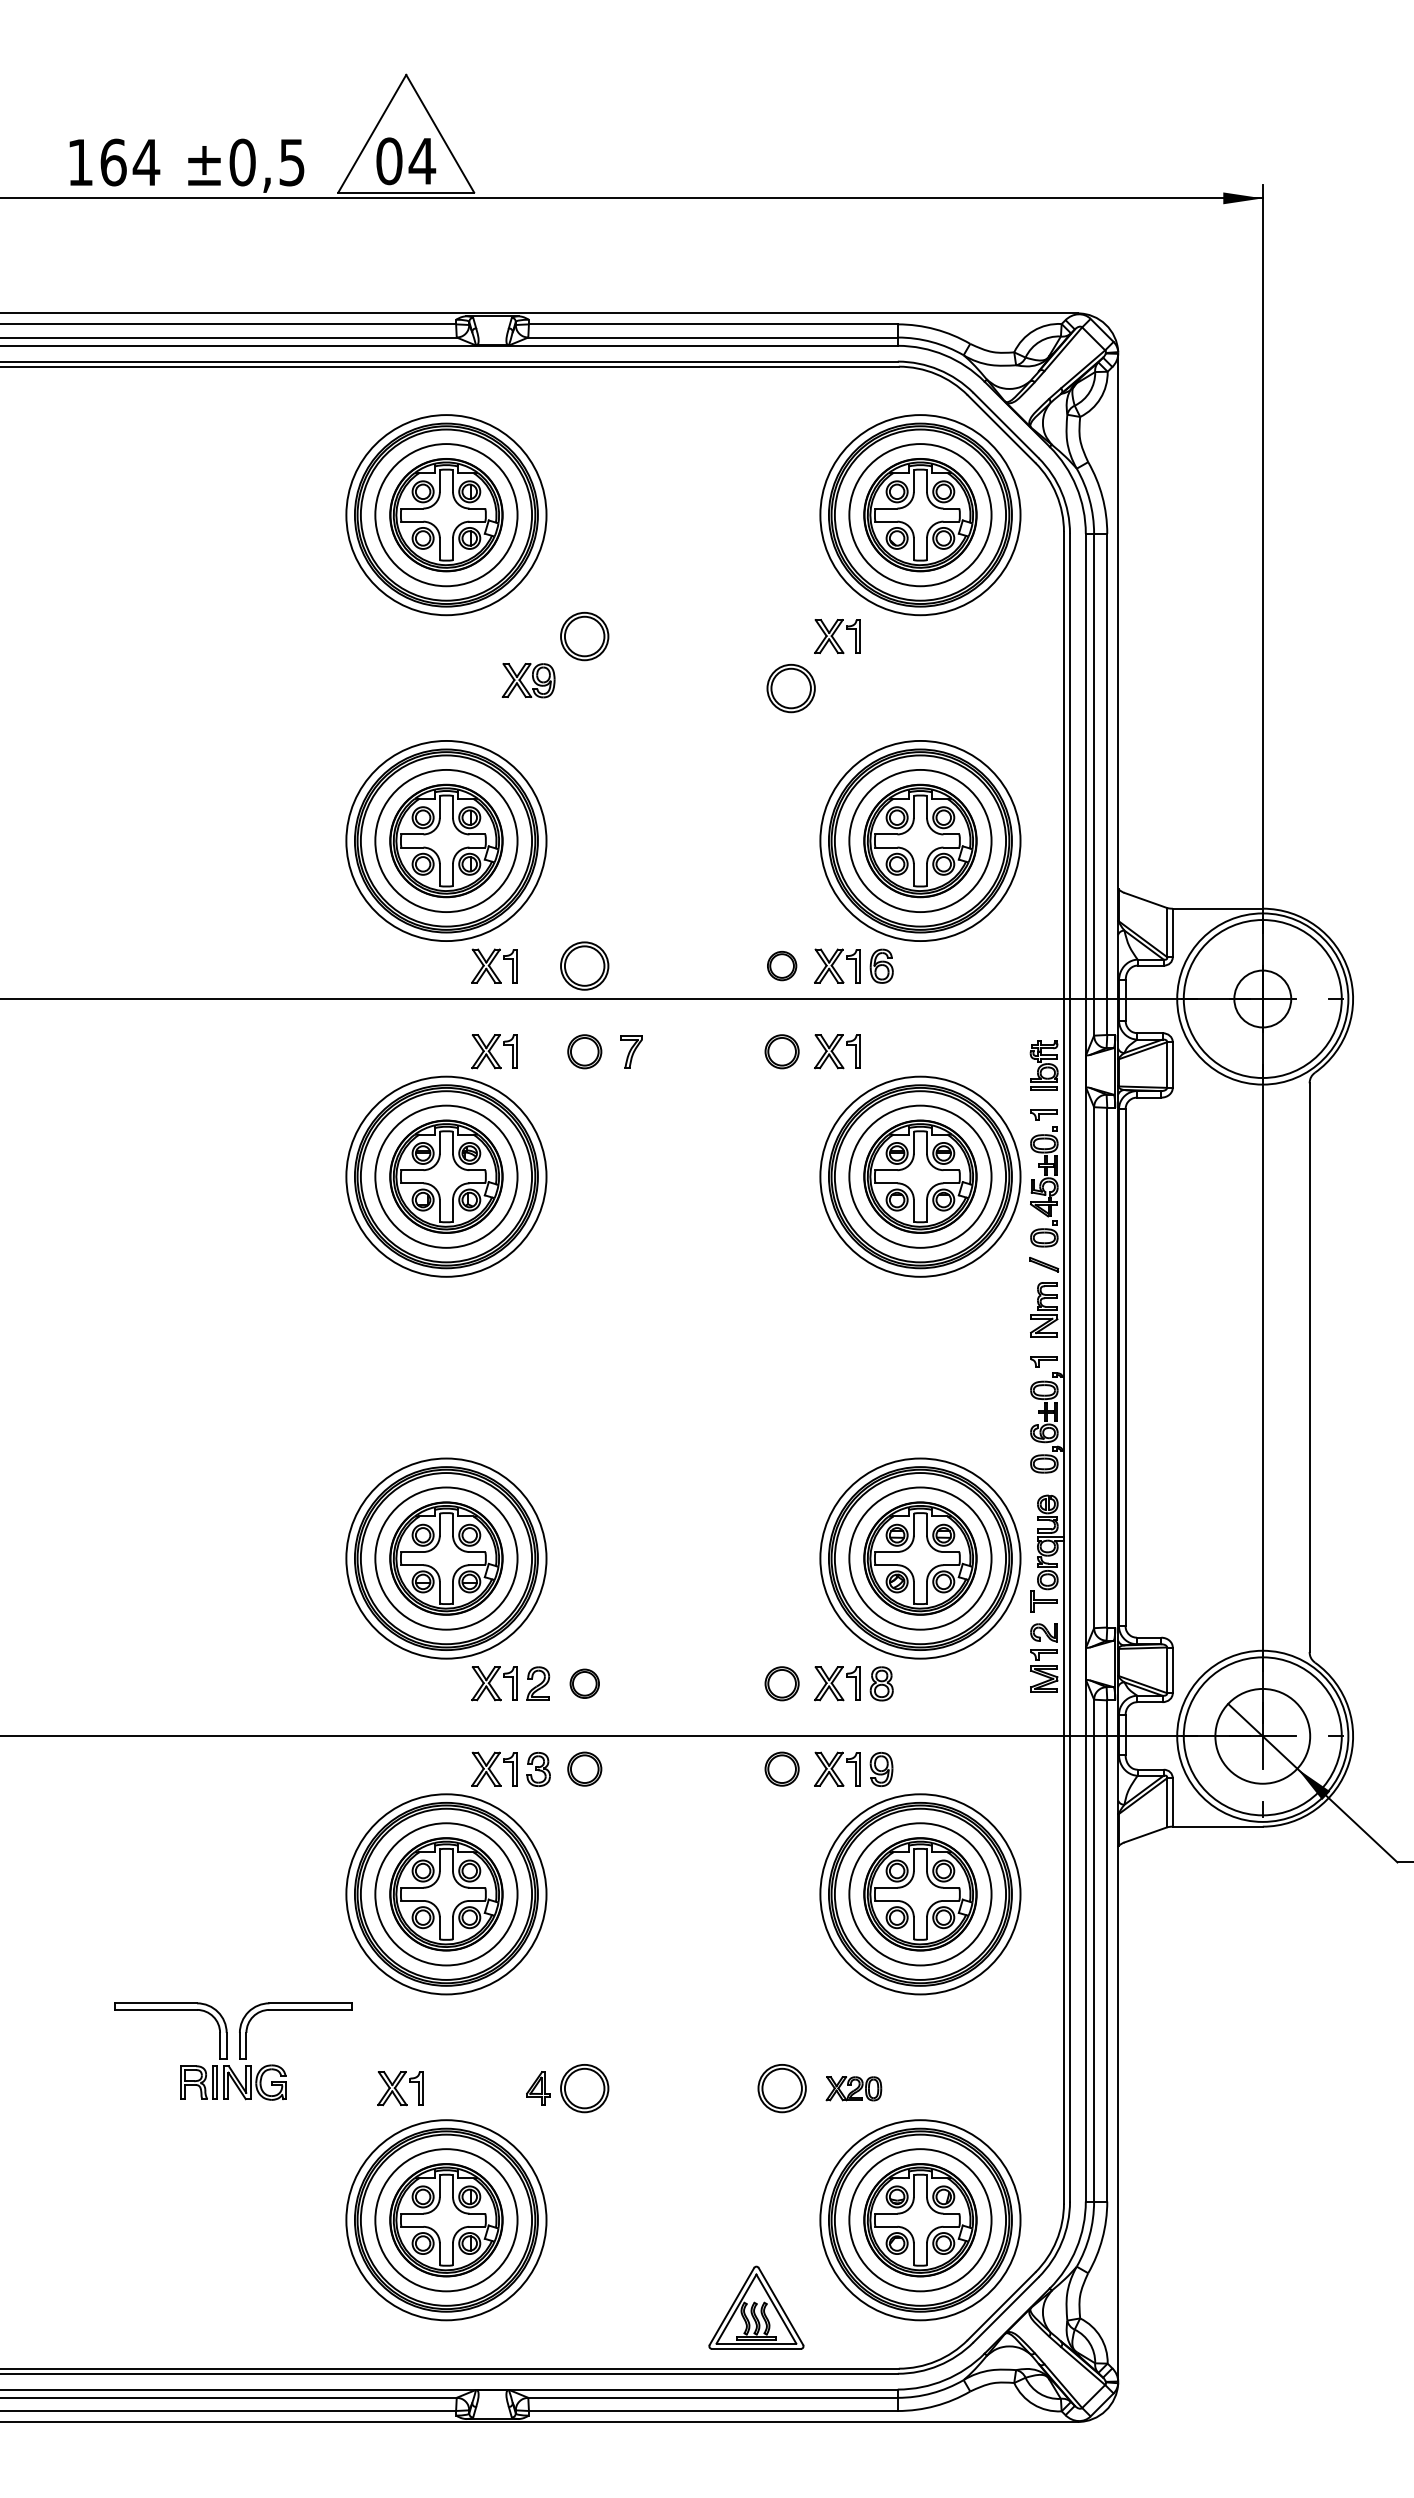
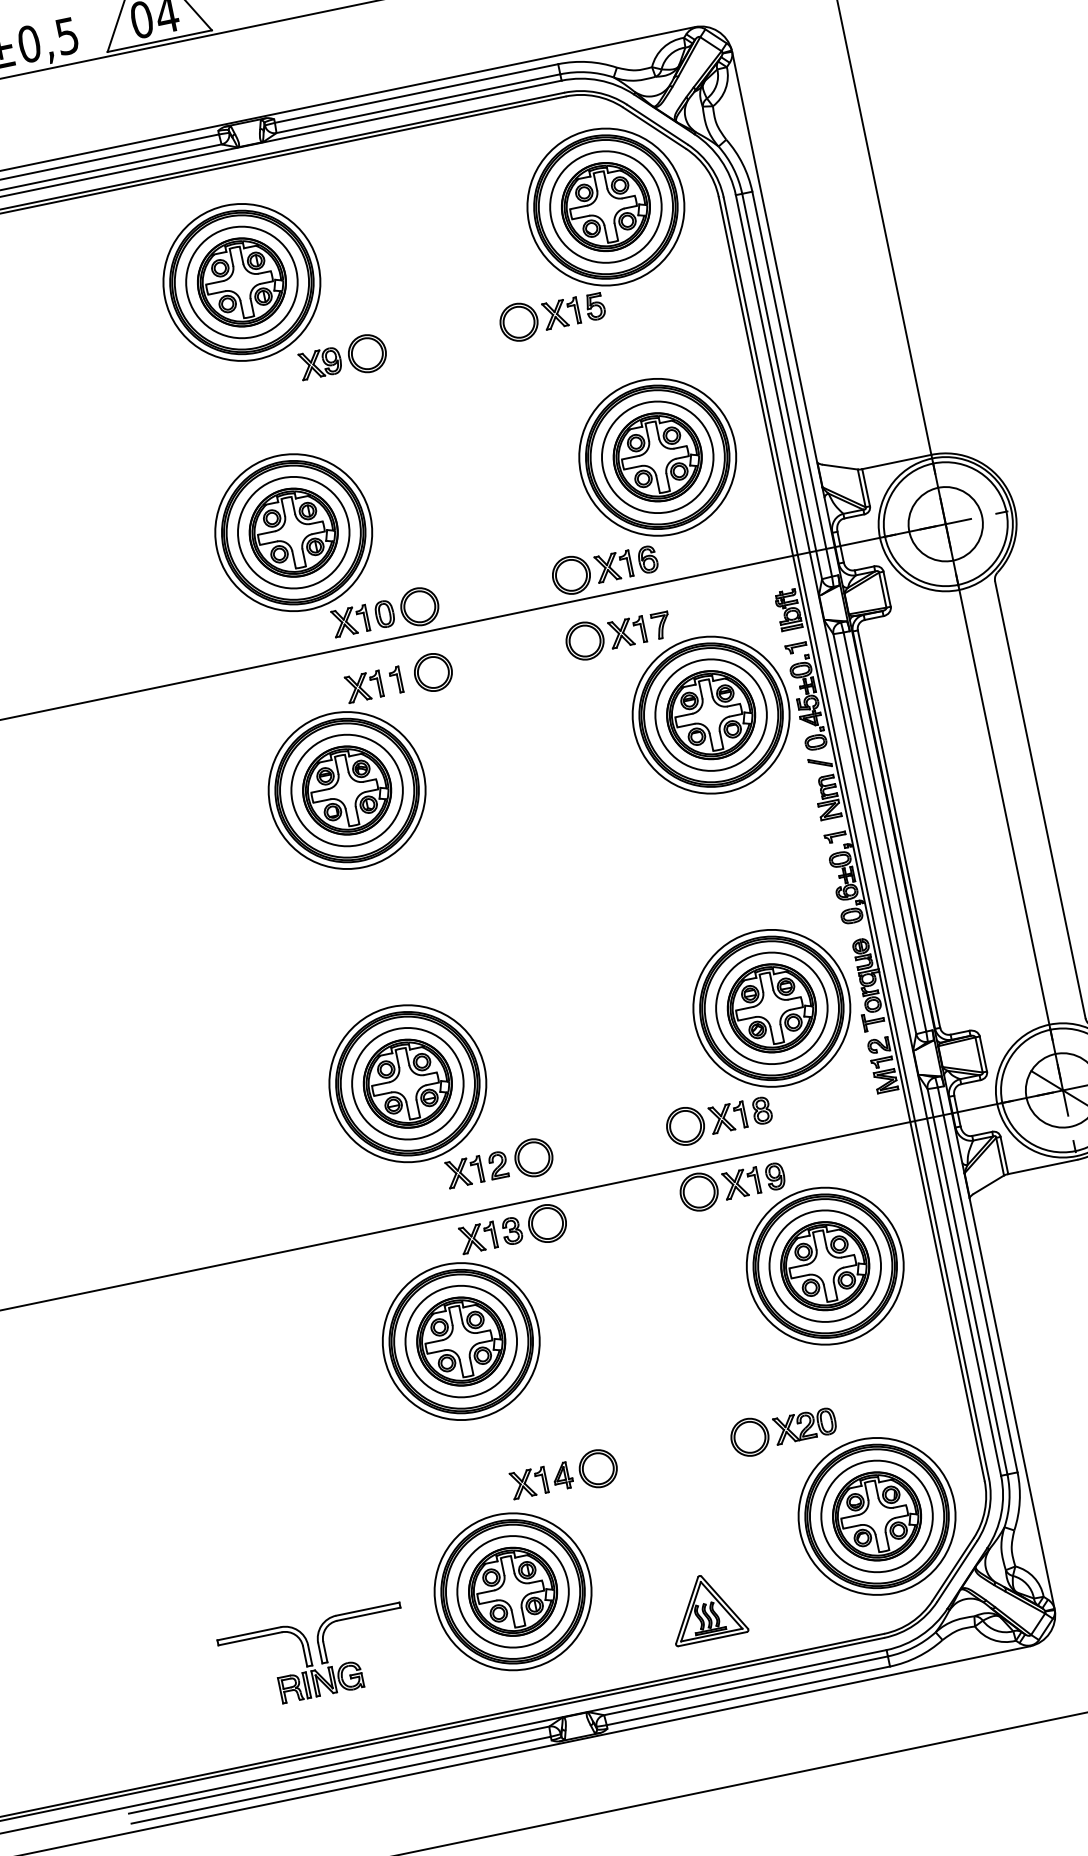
part: (881, 637) -> (595, 307), added
part: (528, 680) -> (320, 363), moved
part: (790, 688) -> (518, 322), moved
part: (538, 965) -> (384, 613), added
part: (781, 965) -> (570, 575), size x1.67
circle: (1262, 998) -> (945, 523), size x1.67
part: (535, 1051) -> (395, 680), added
part: (584, 1051) -> (433, 672), size x1.43
part: (631, 1051) -> (661, 625), moved
part: (781, 1051) -> (584, 641), size x1.43
part: (584, 1683) -> (533, 1157), size x1.67
part: (781, 1683) -> (685, 1126), size x1.43
part: (584, 1768) -> (547, 1222), size x1.43
part: (781, 1768) -> (698, 1191), size x1.43
part: (233, 2051) -> (316, 1658), moved
part: (400, 2088) -> (529, 1483), moved
part: (853, 2088) -> (804, 1425), size x1.43
part: (756, 2307) -> (706, 1607), moved

